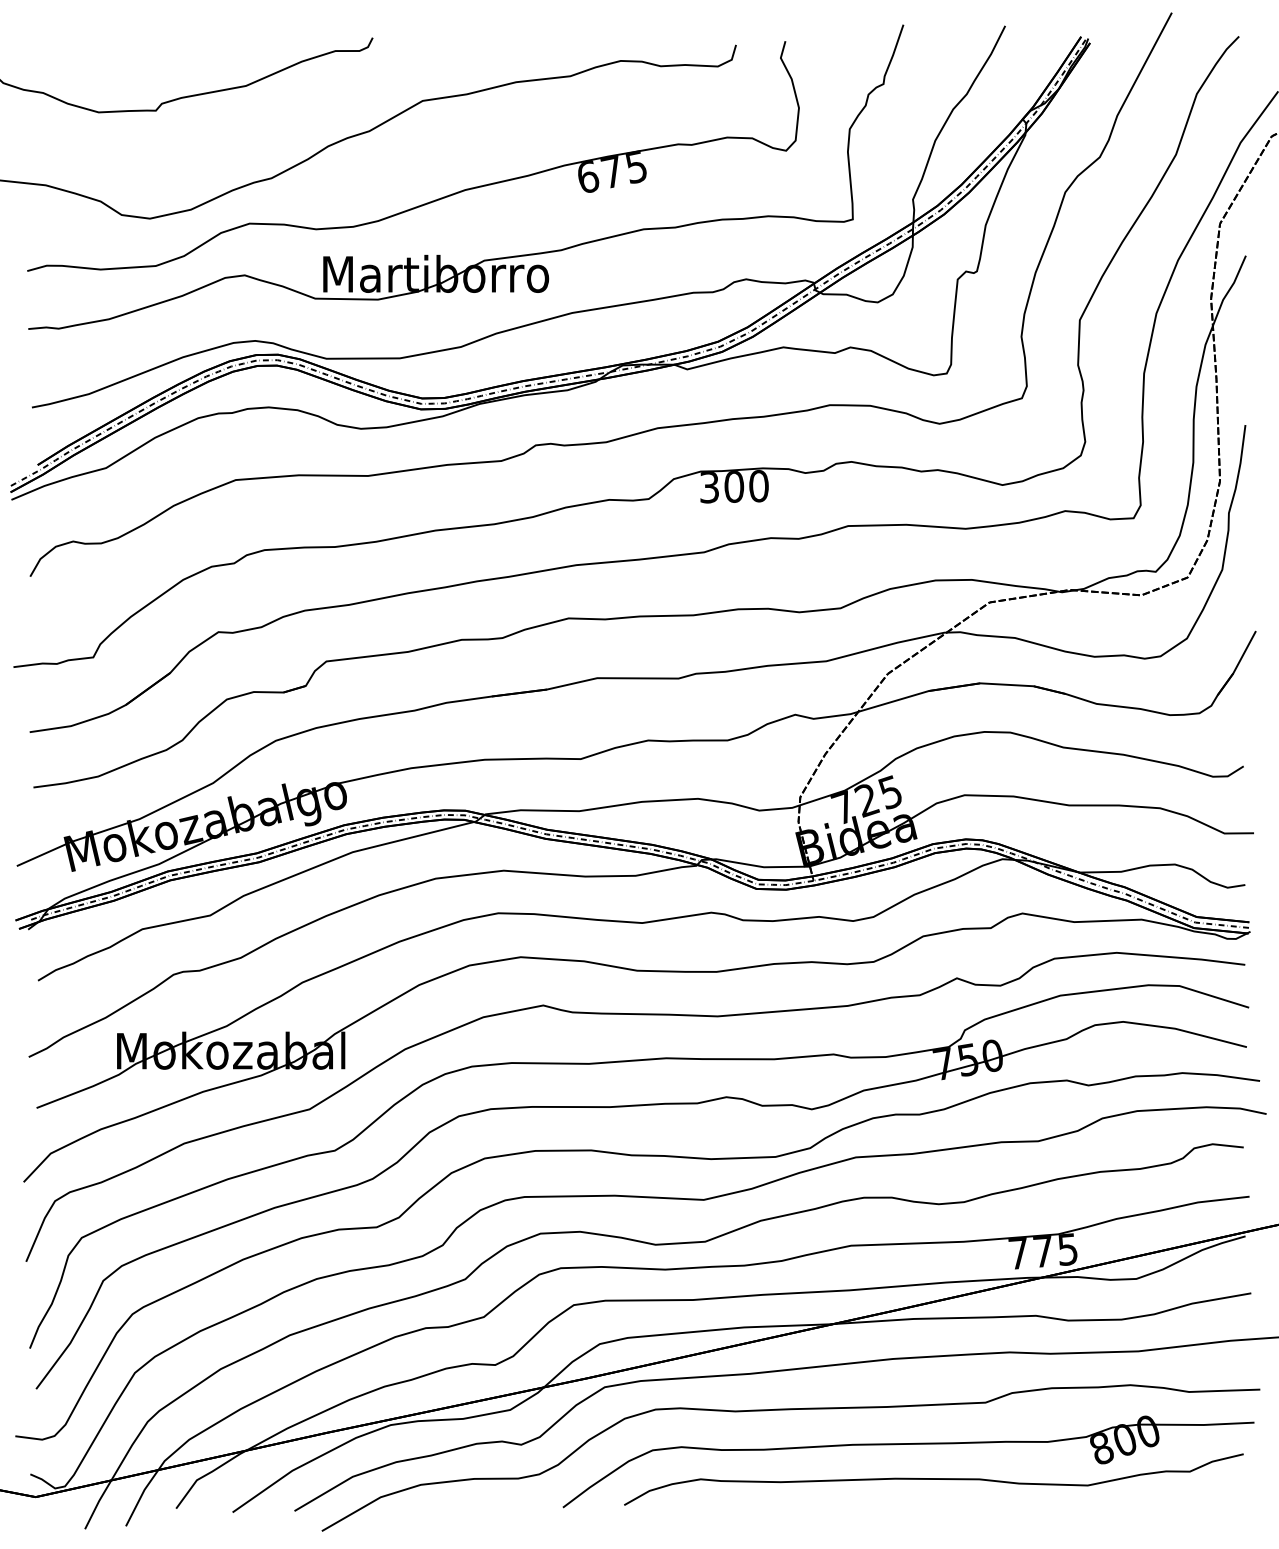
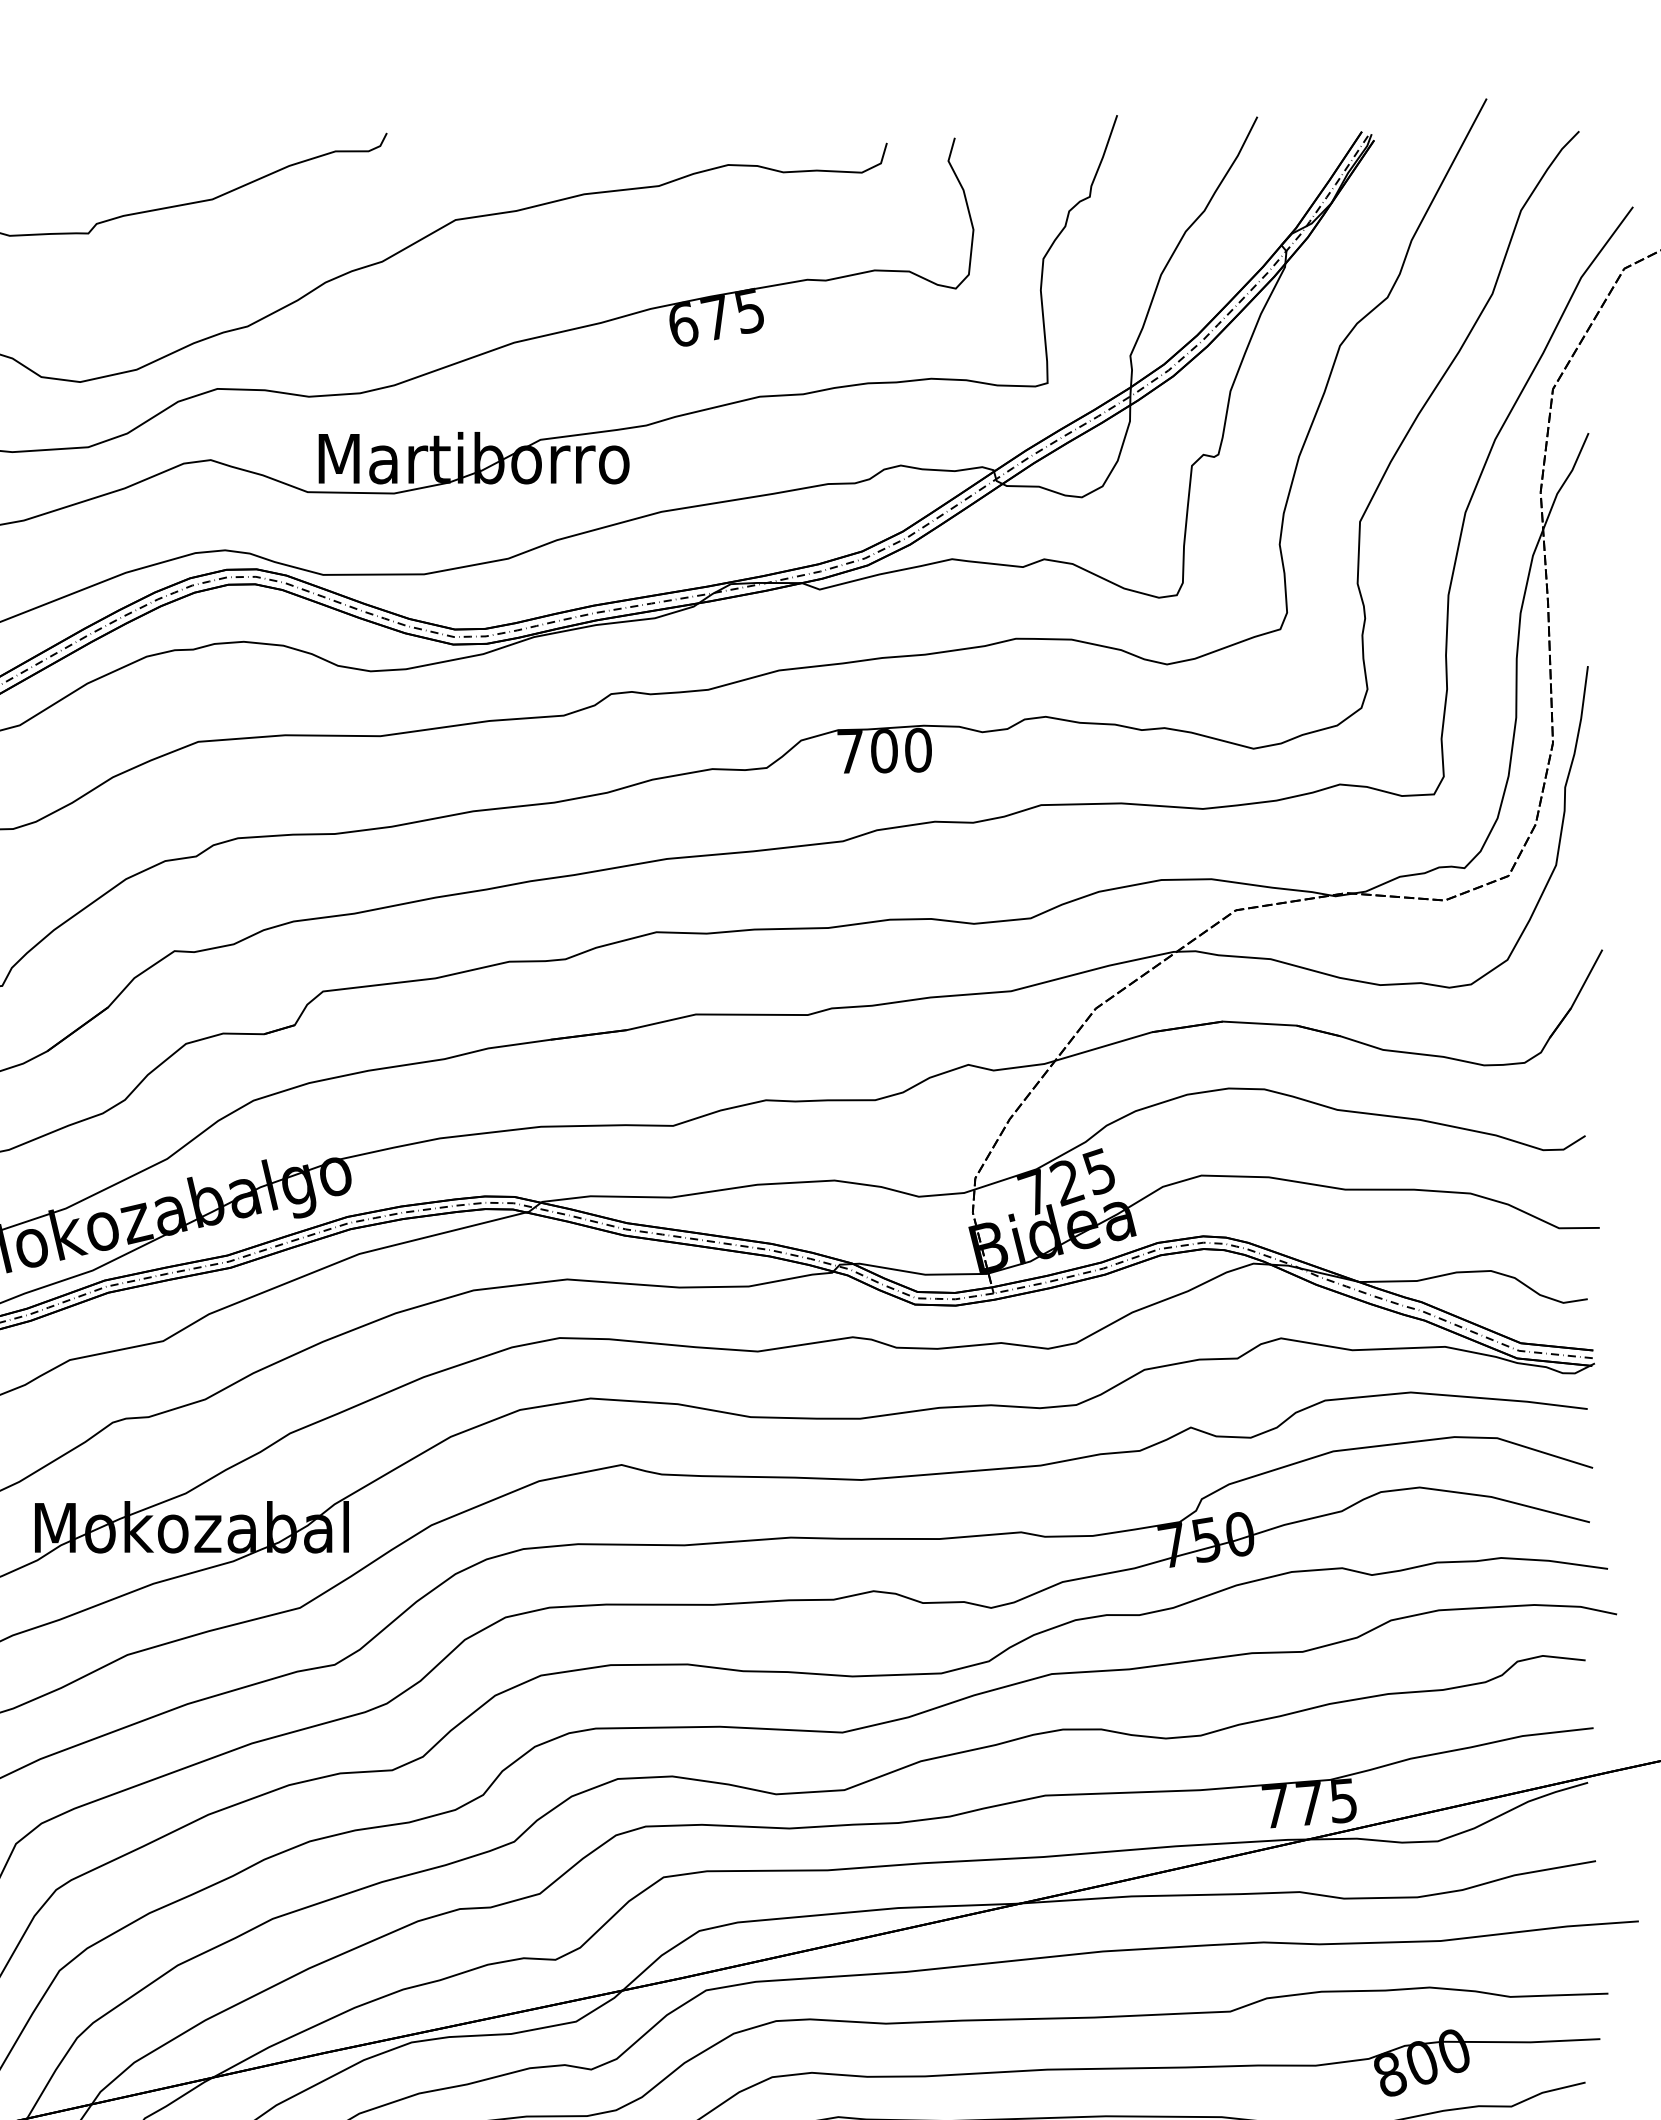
text: (709, 487) -> (850, 752), 300 -> 700

